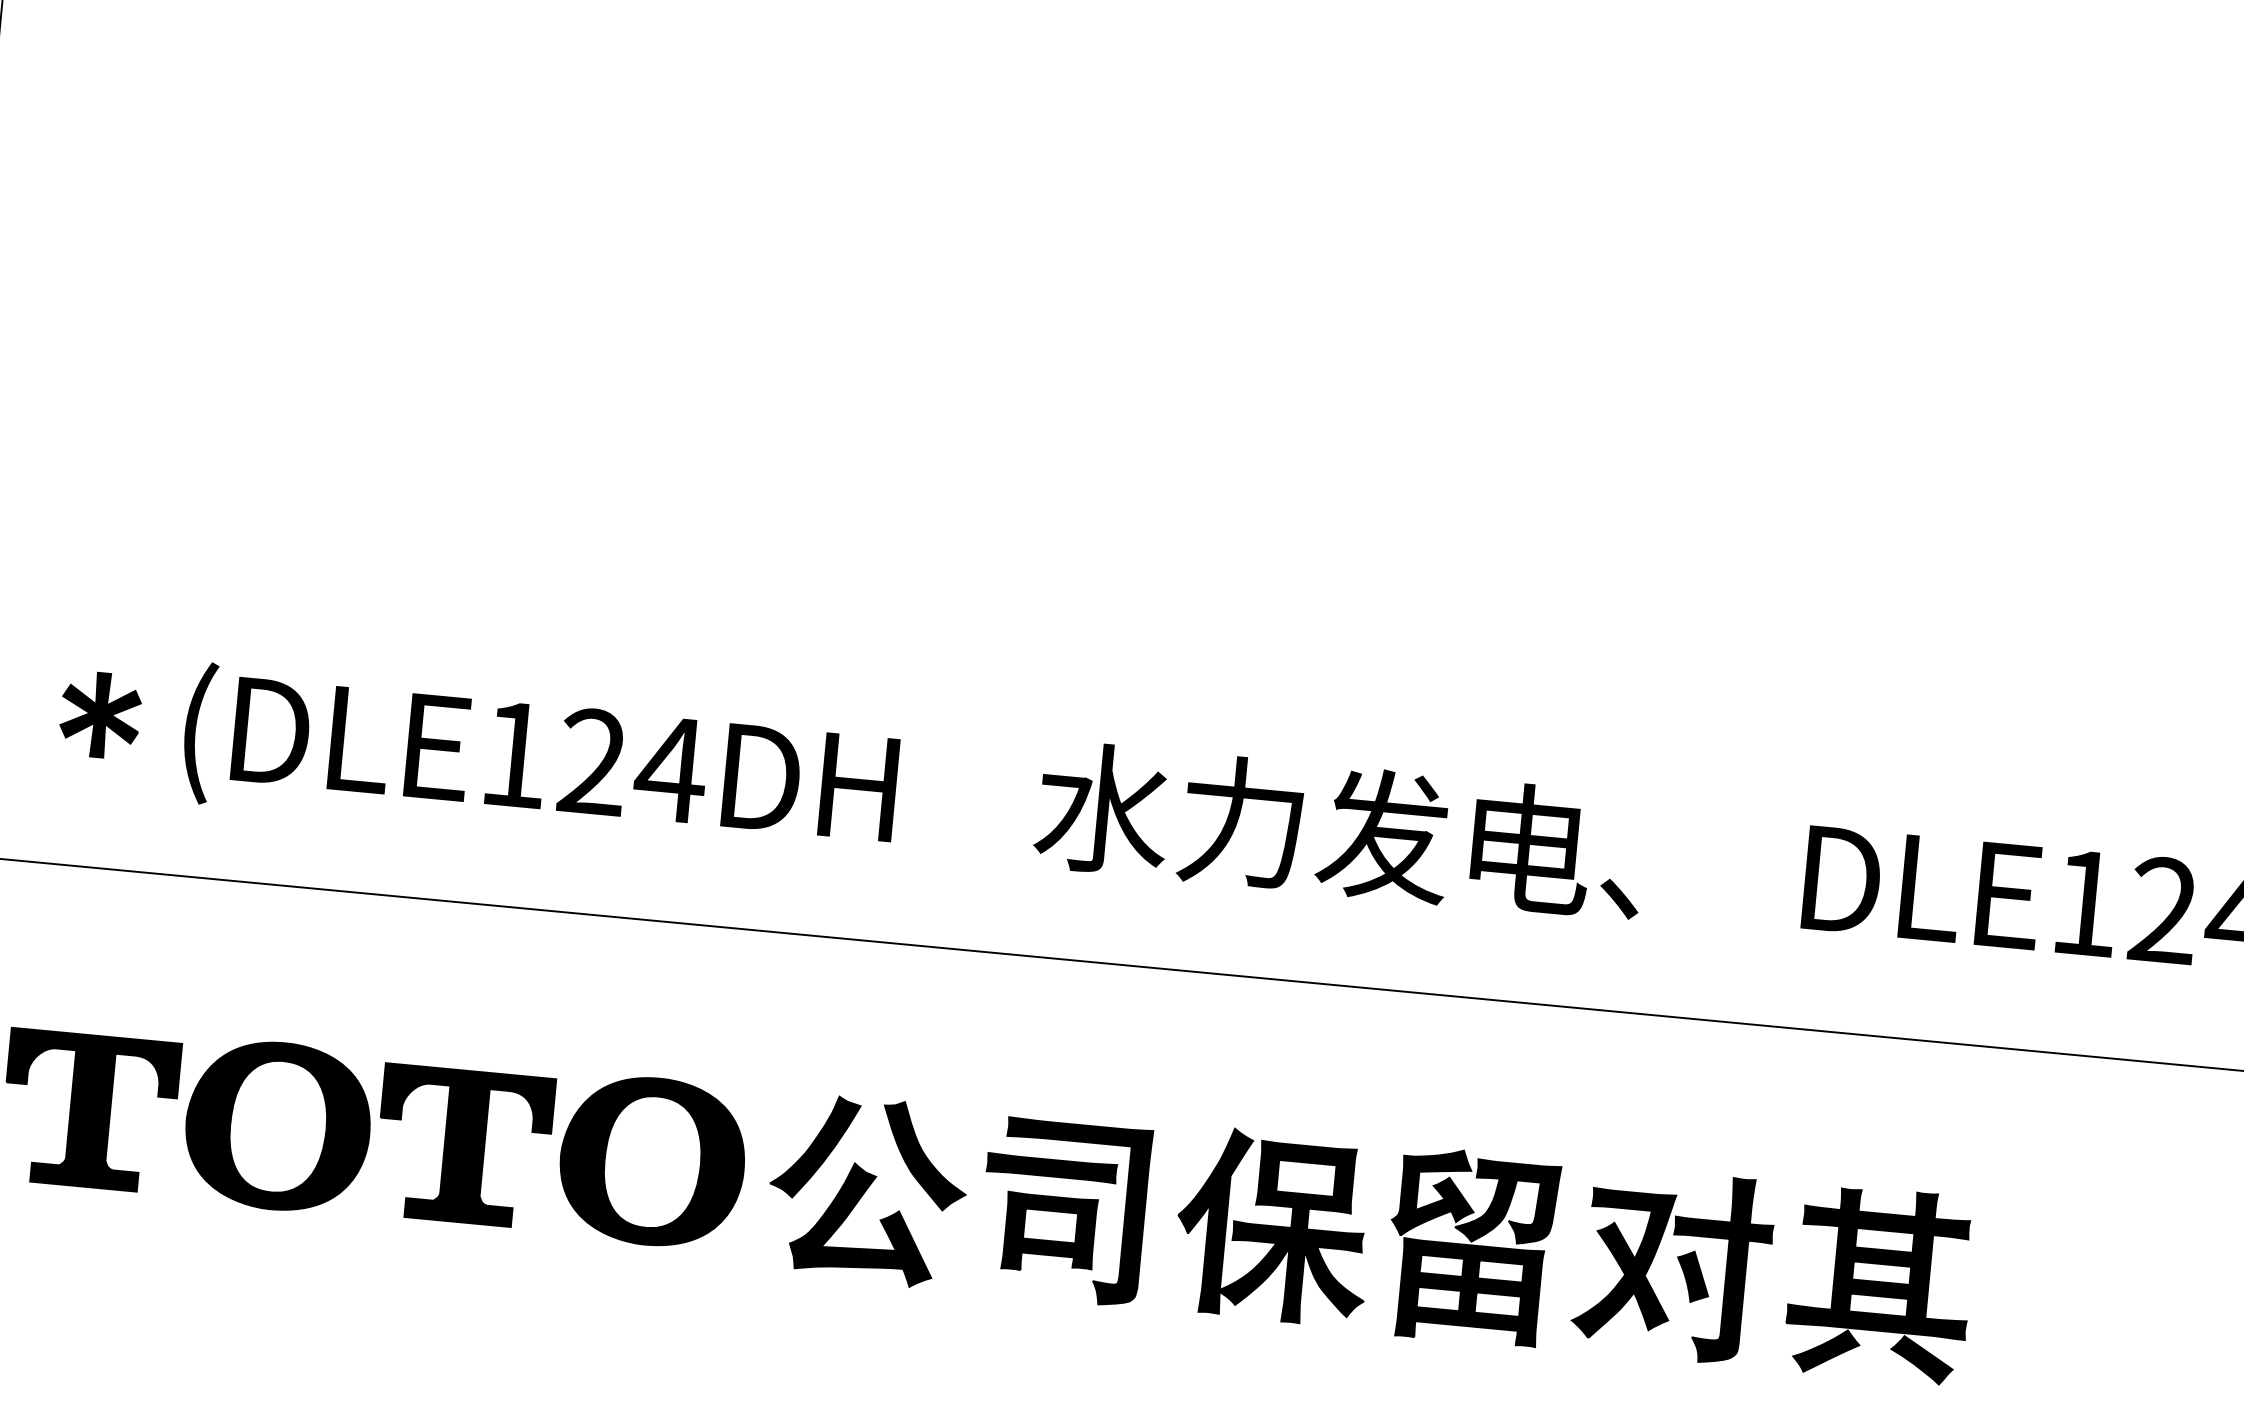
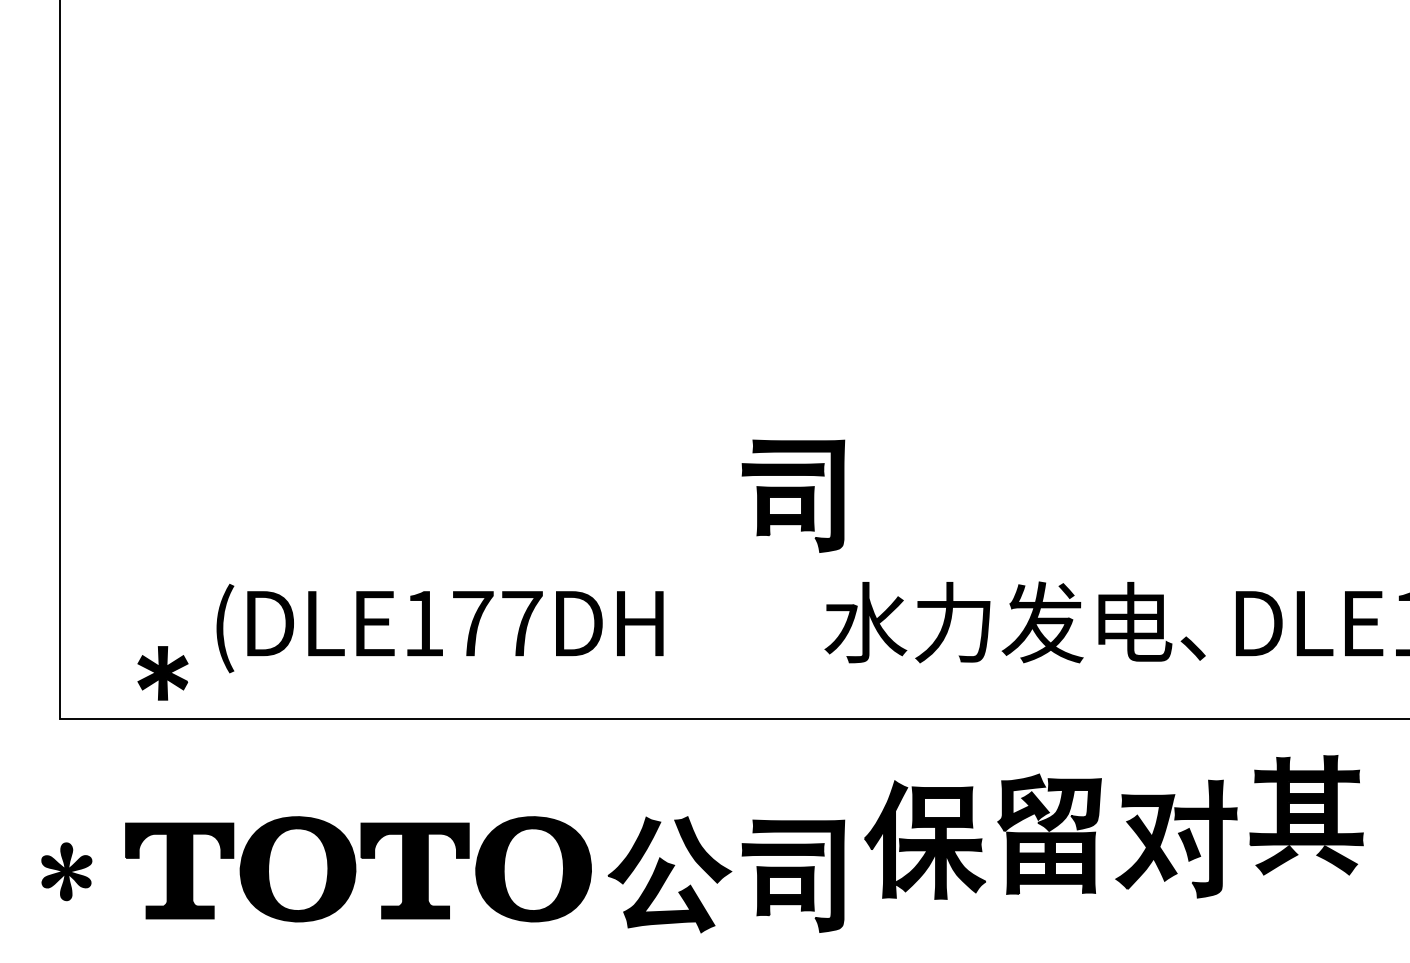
part: (1121, 606) -> (793, 495), added
part: (99, 715) -> (162, 673), moved
text: (633, 765) -> (498, 623), (DLE124DH -> (DLE177DH
text: (1339, 830) -> (1014, 622), moved
part: (1273, 1225) -> (924, 839), moved
part: (1471, 1245) -> (1049, 833), moved
part: (1673, 1264) -> (1176, 838), moved
part: (1879, 1284) -> (1306, 815), moved

